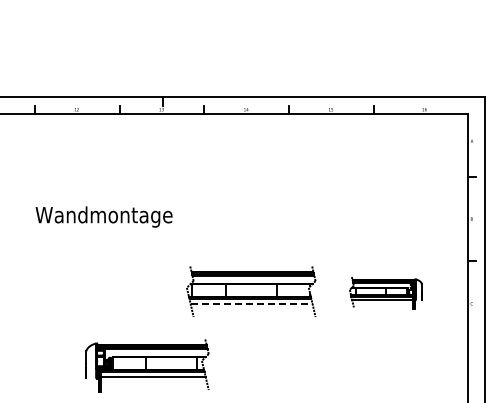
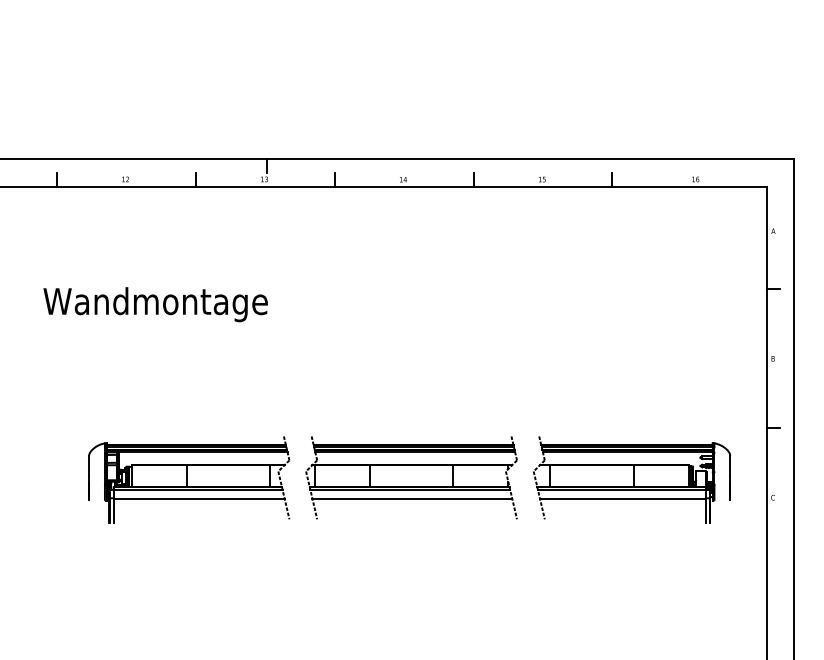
text: (103, 216) -> (154, 303), moved
part: (385, 292) -> (631, 479), size x1.67
line: (251, 304) -> (412, 498), dashed -> solid
part: (147, 365) -> (189, 479), moved

